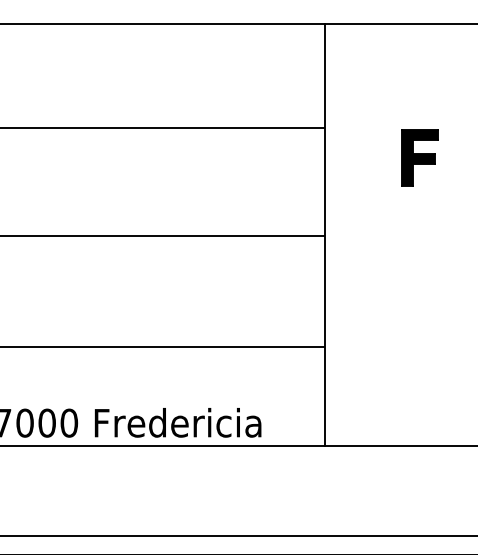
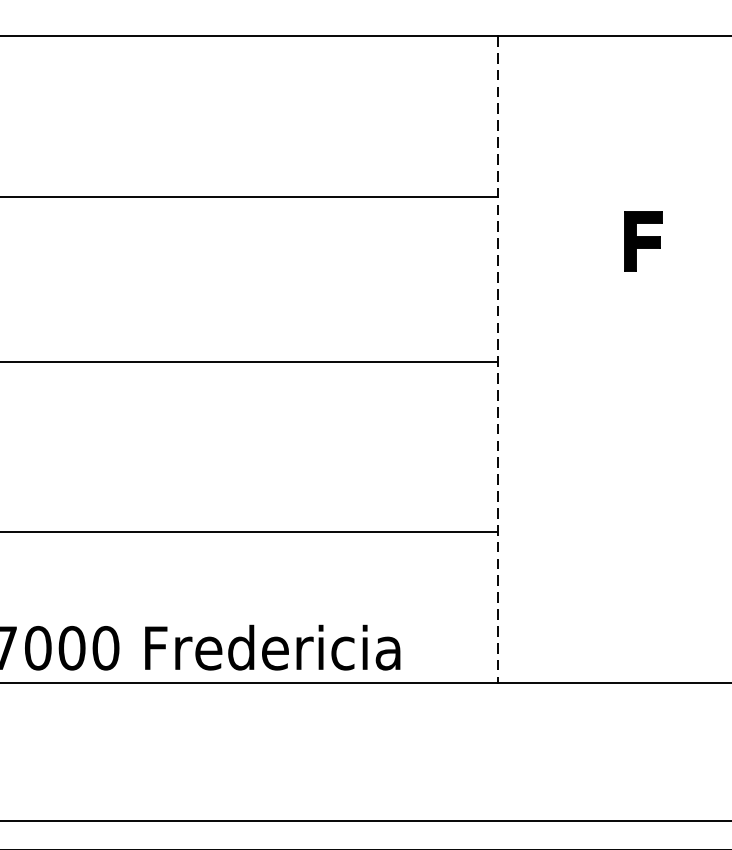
part: (419, 157) -> (642, 241), size x0.7
line: (324, 235) -> (497, 360), solid -> dashed

